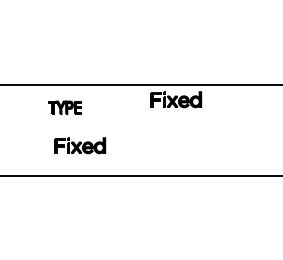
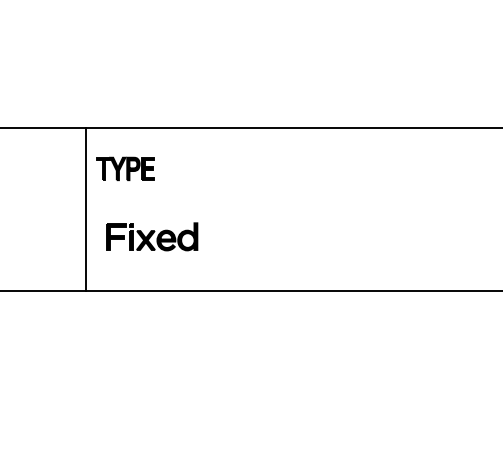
part: (176, 99) -> (325, 153), removed
line: (43, 129) -> (86, 207), added

